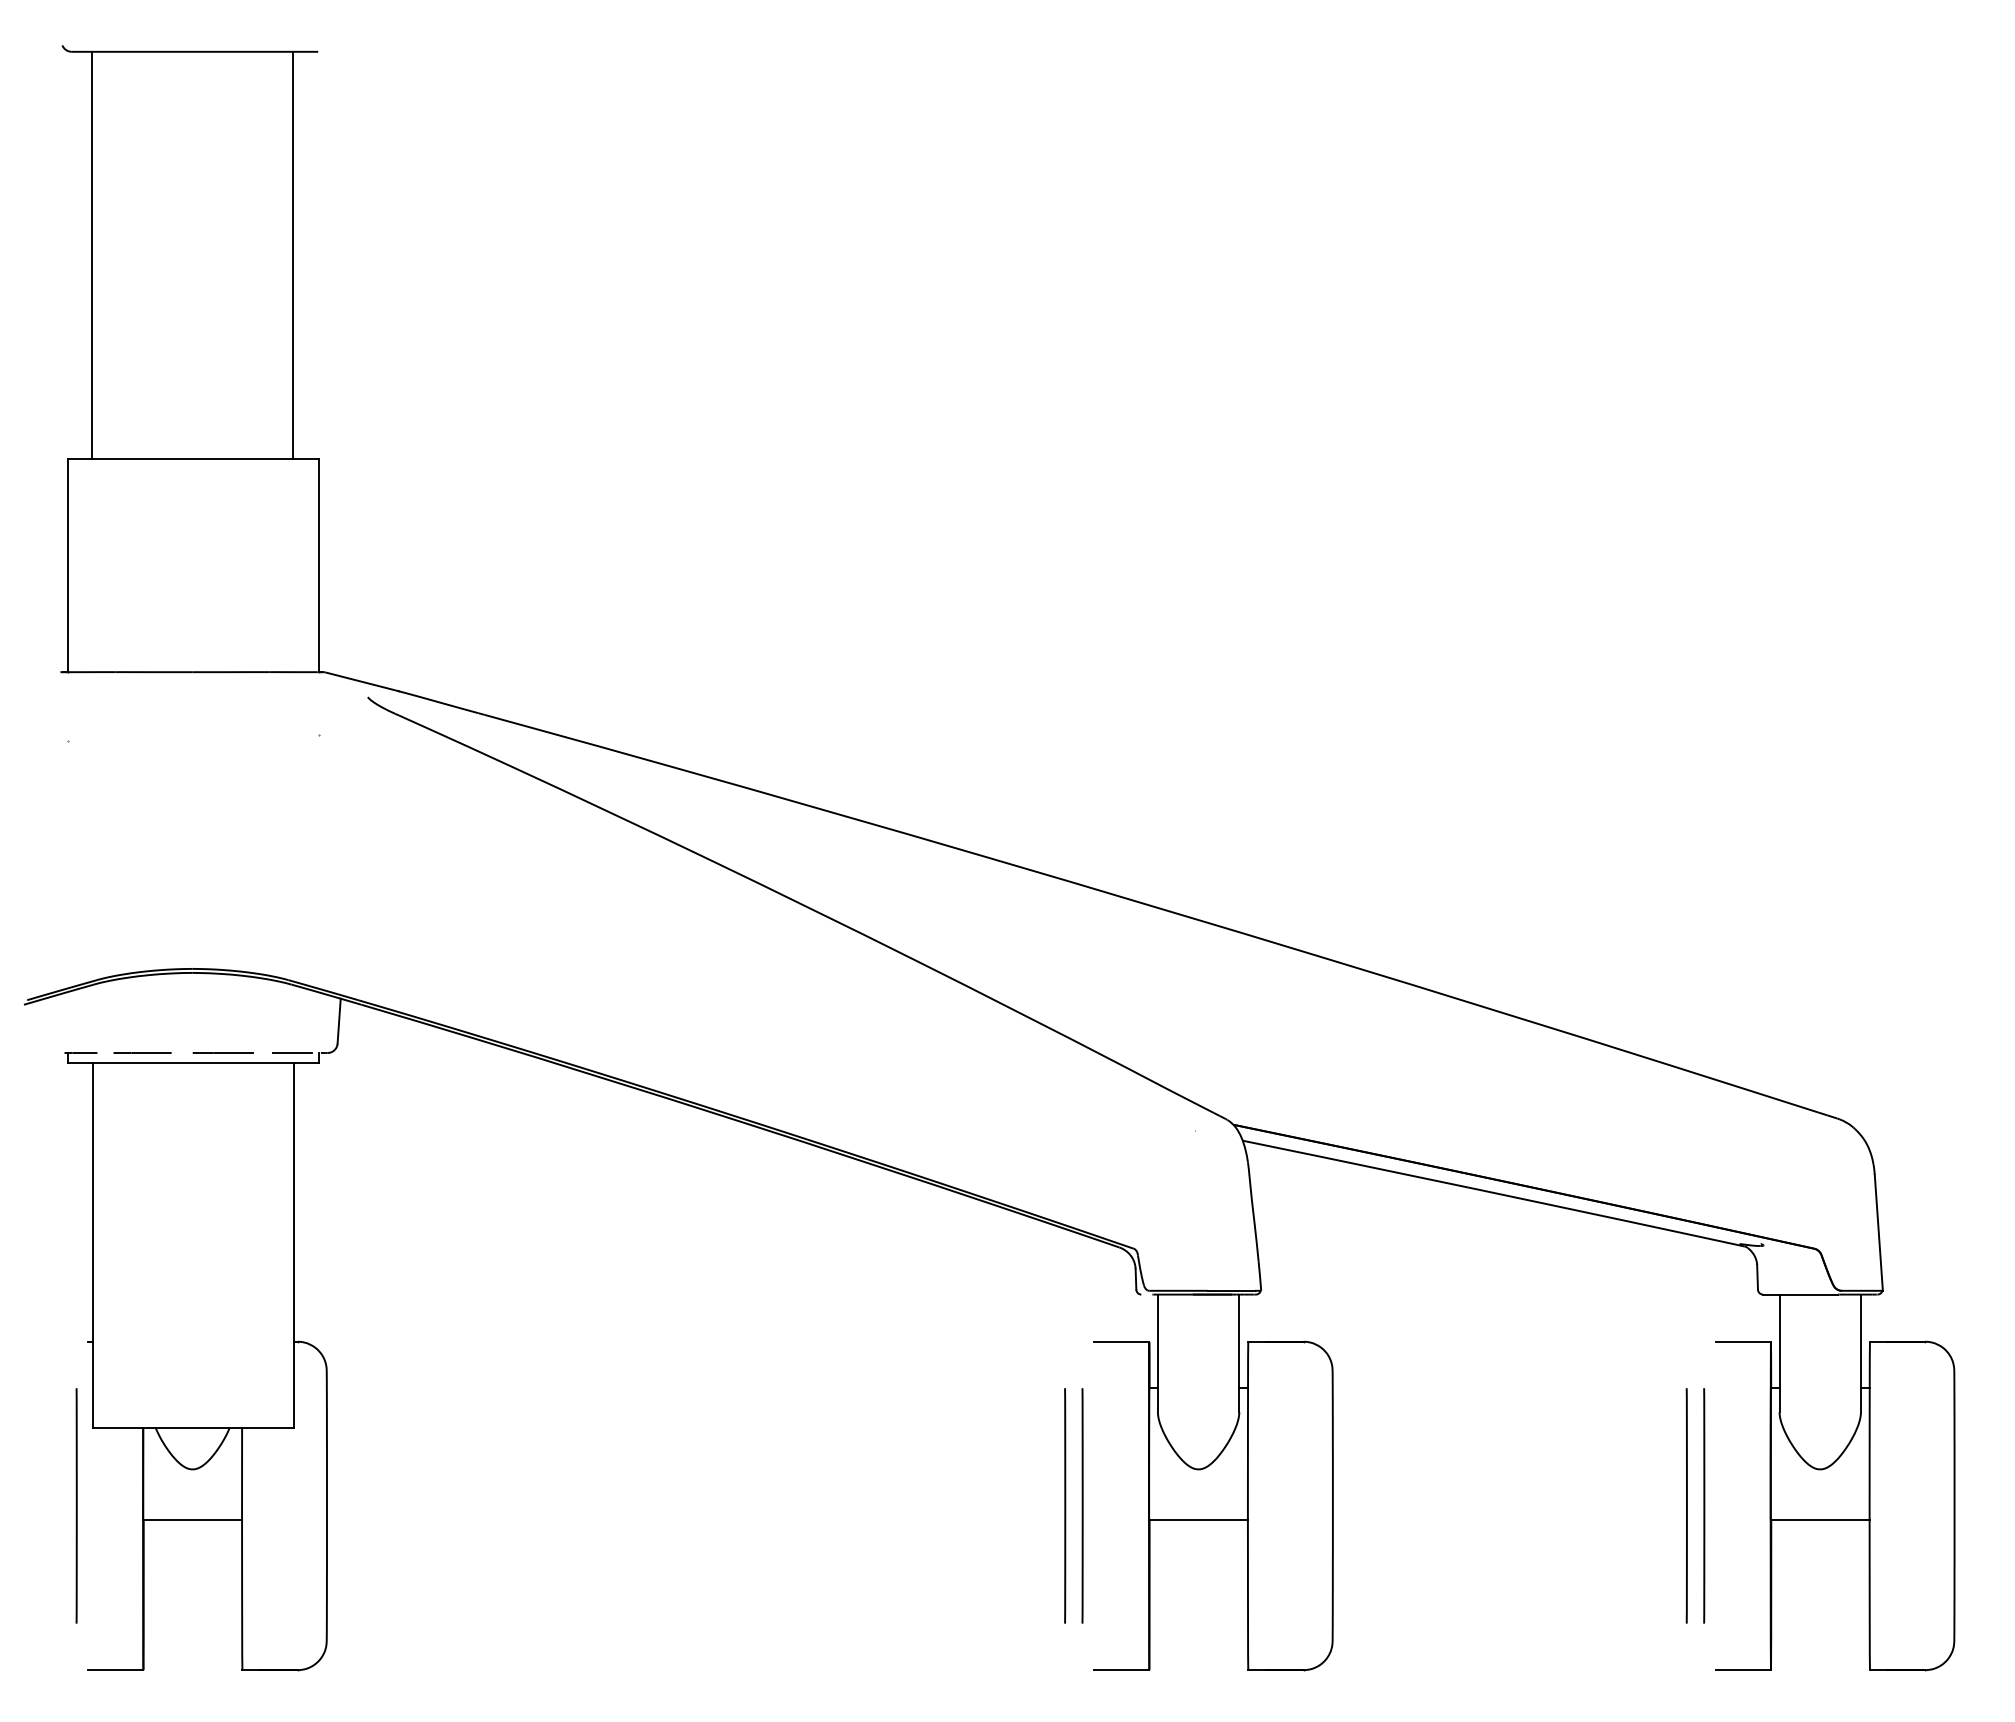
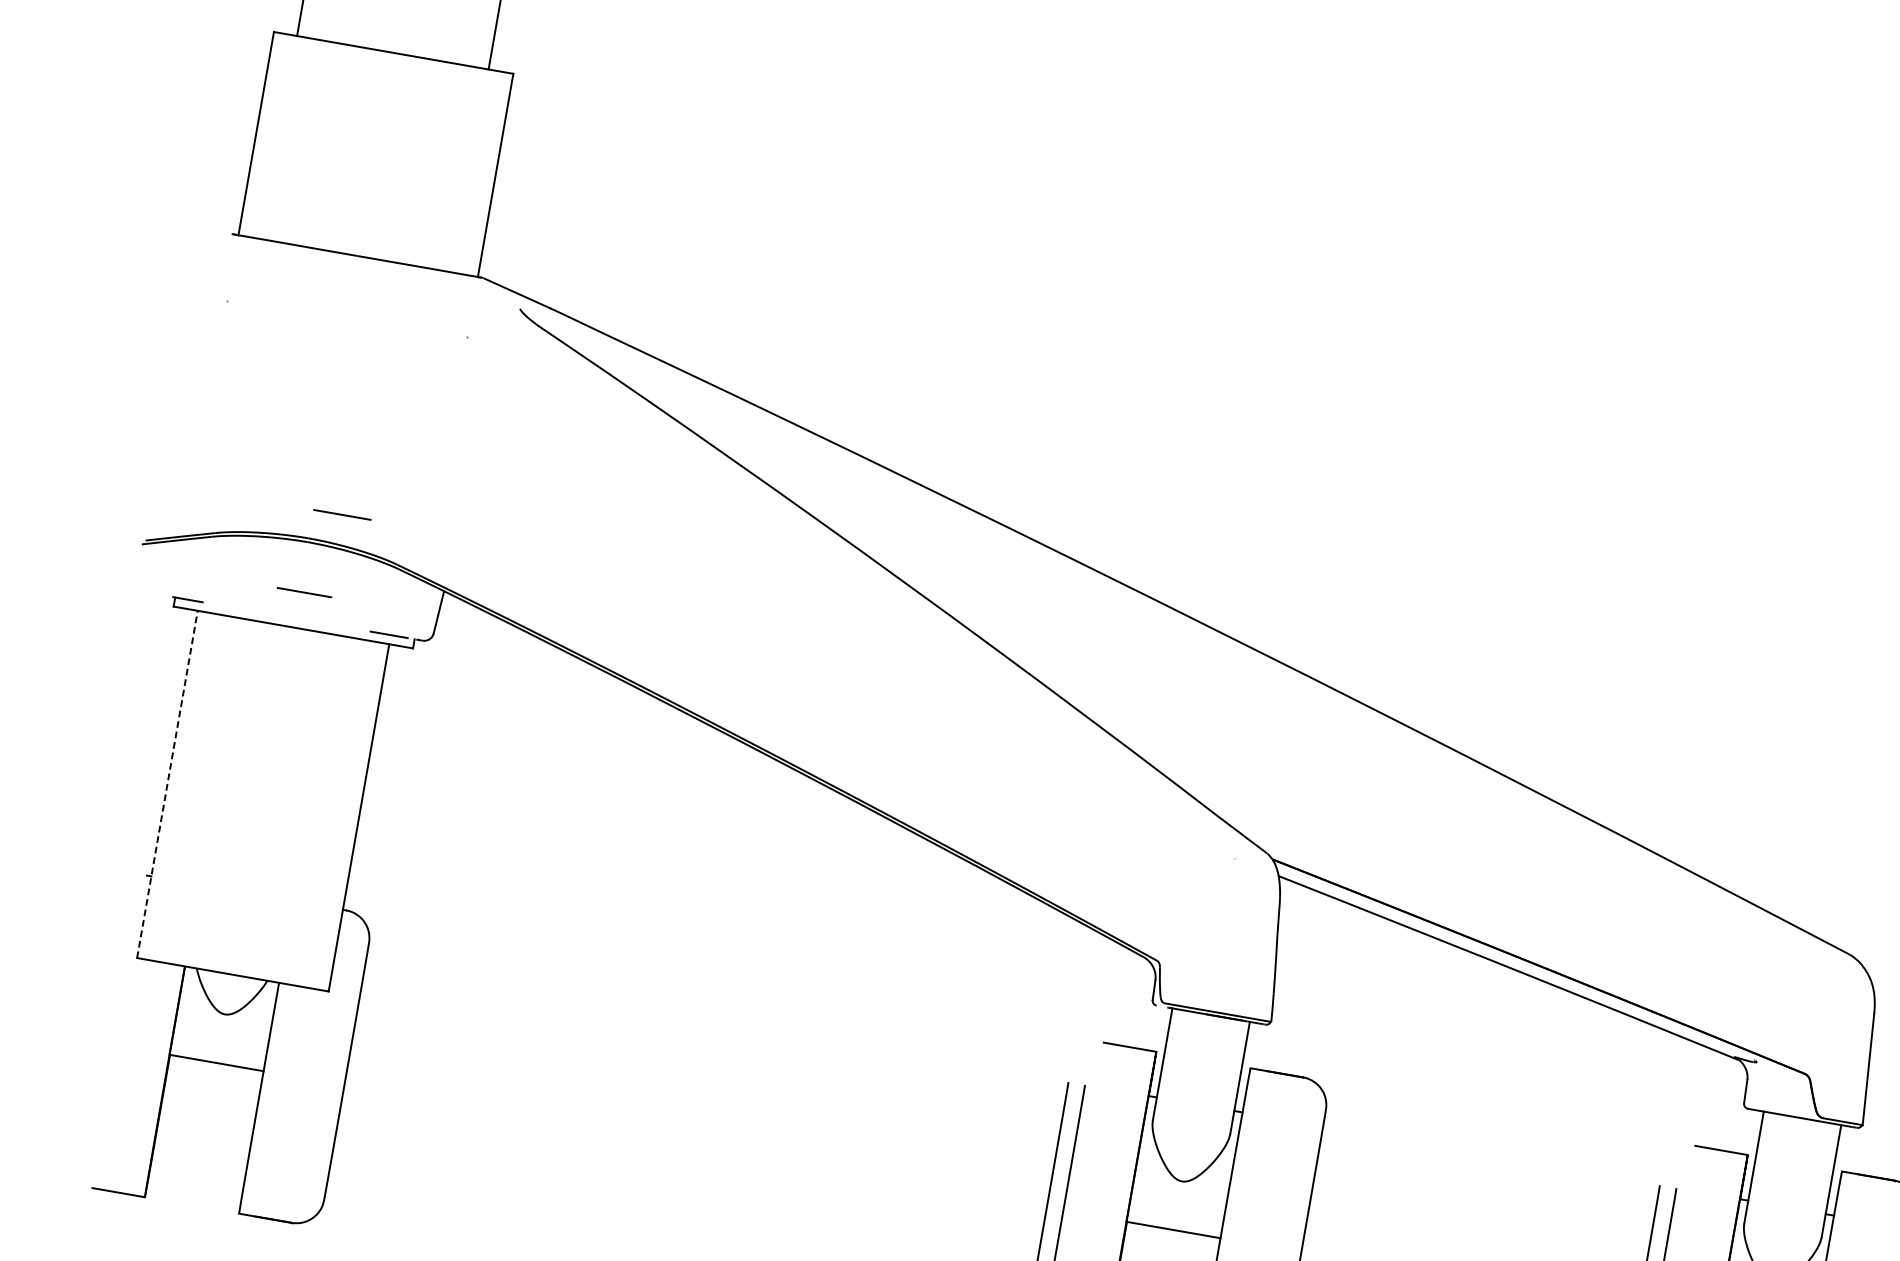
line: (142, 1052) -> (304, 592), moved
line: (222, 1052) -> (341, 514), moved
line: (92, 1245) -> (167, 784), solid -> dashed
line: (76, 1505) -> (108, 1029), removed

